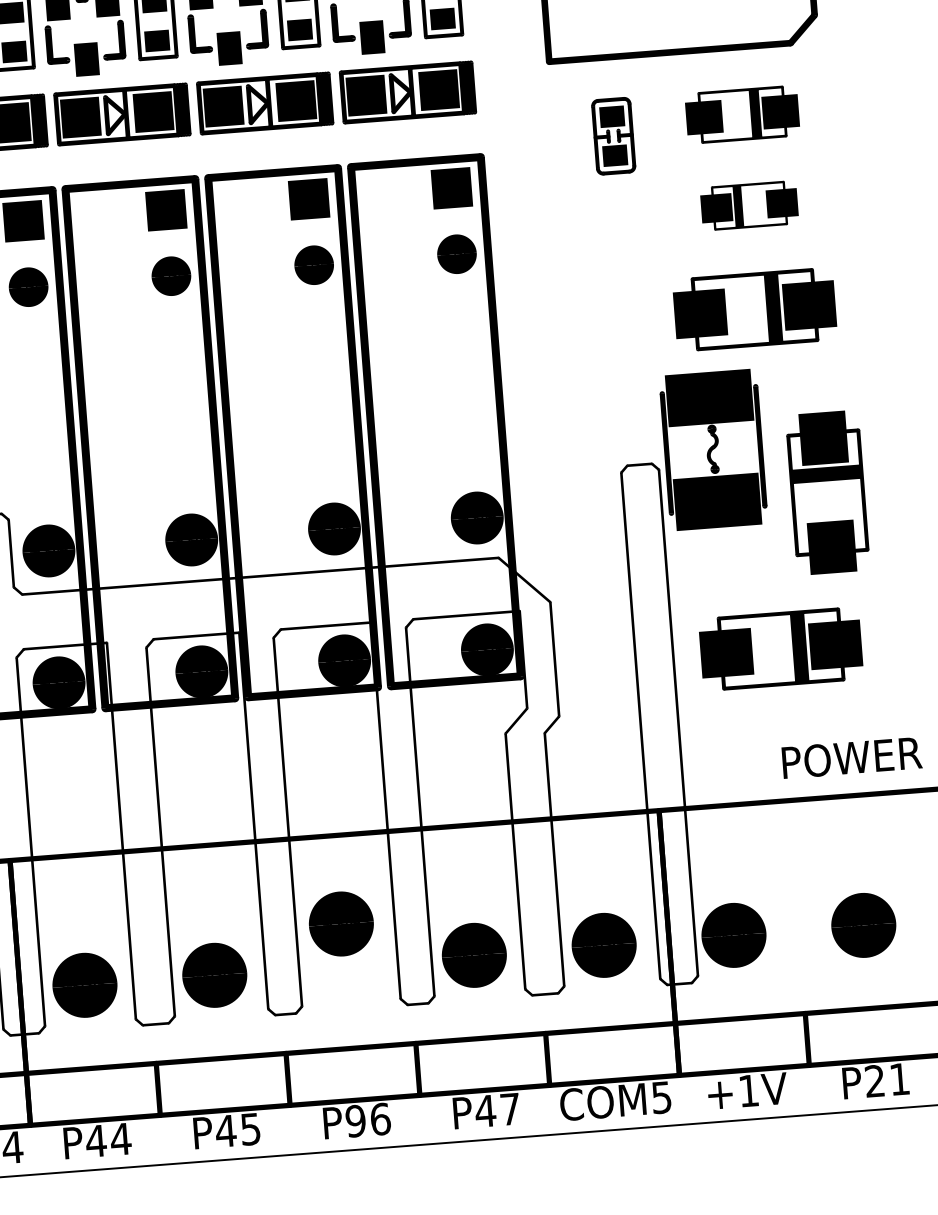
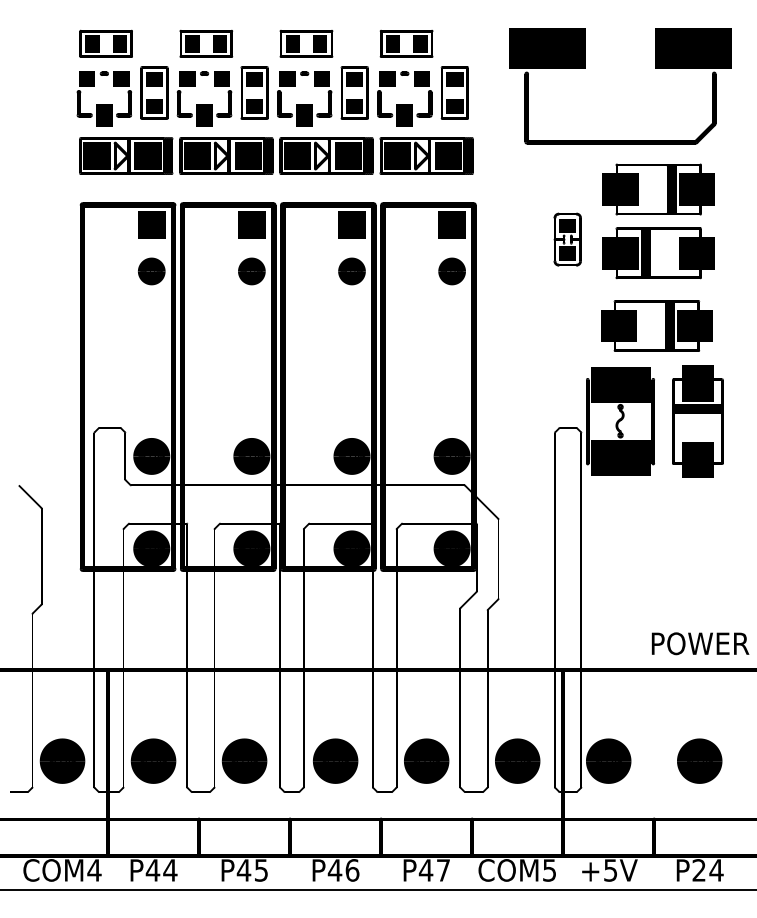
part: (742, 114) -> (658, 189), size x1.43
part: (613, 136) -> (567, 239), moved
part: (749, 205) -> (658, 253), size x1.67
part: (827, 492) -> (697, 421), moved
part: (780, 648) -> (656, 563), removed
text: (341, 923) -> (335, 760), moved
text: (899, 1079) -> (716, 870), P21 -> P24
text: (748, 1091) -> (610, 870), +1V -> +5V
text: (354, 1121) -> (334, 870), P96 -> P46

